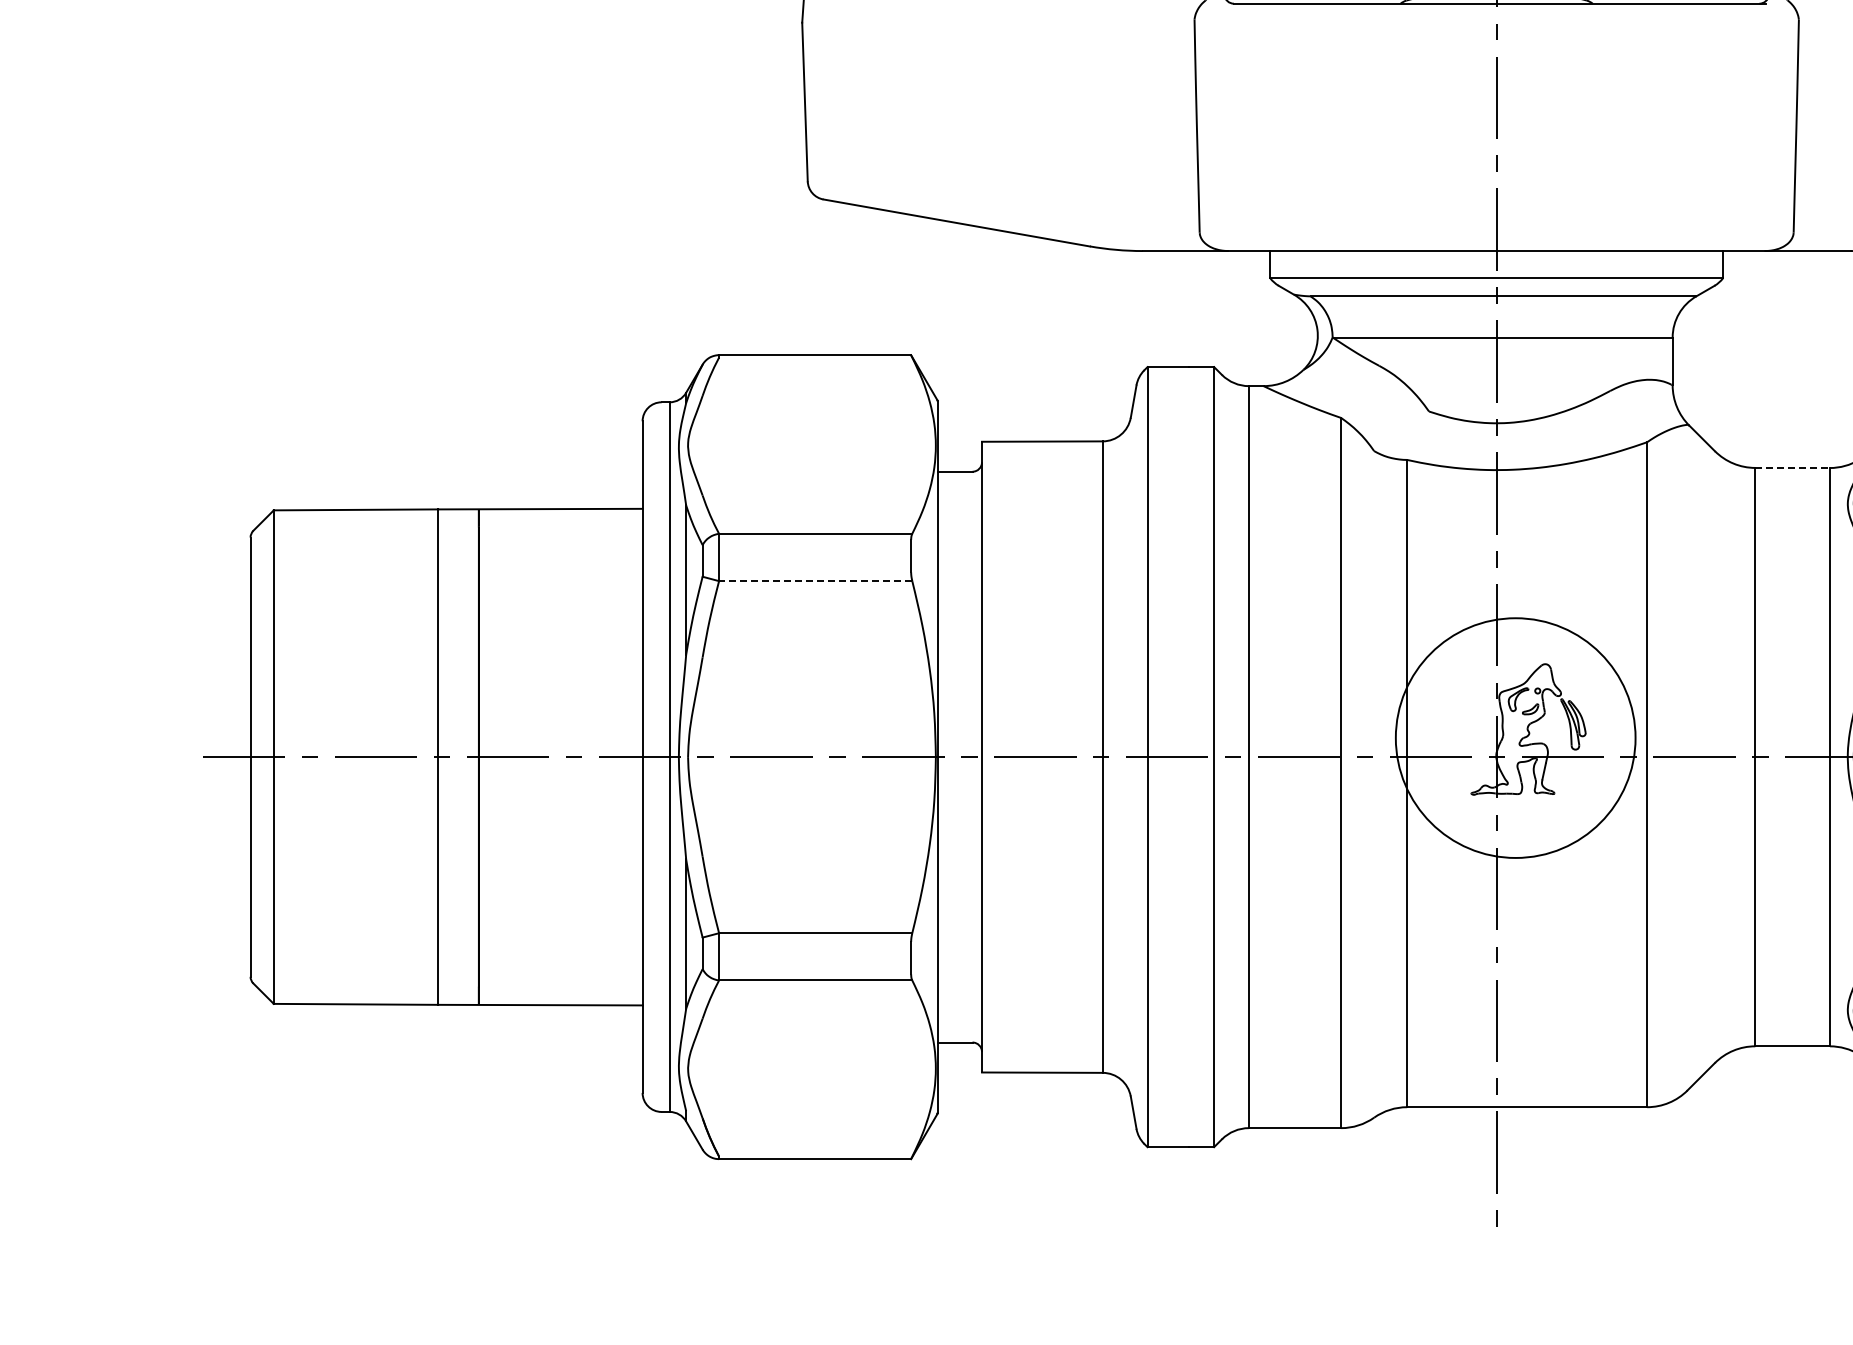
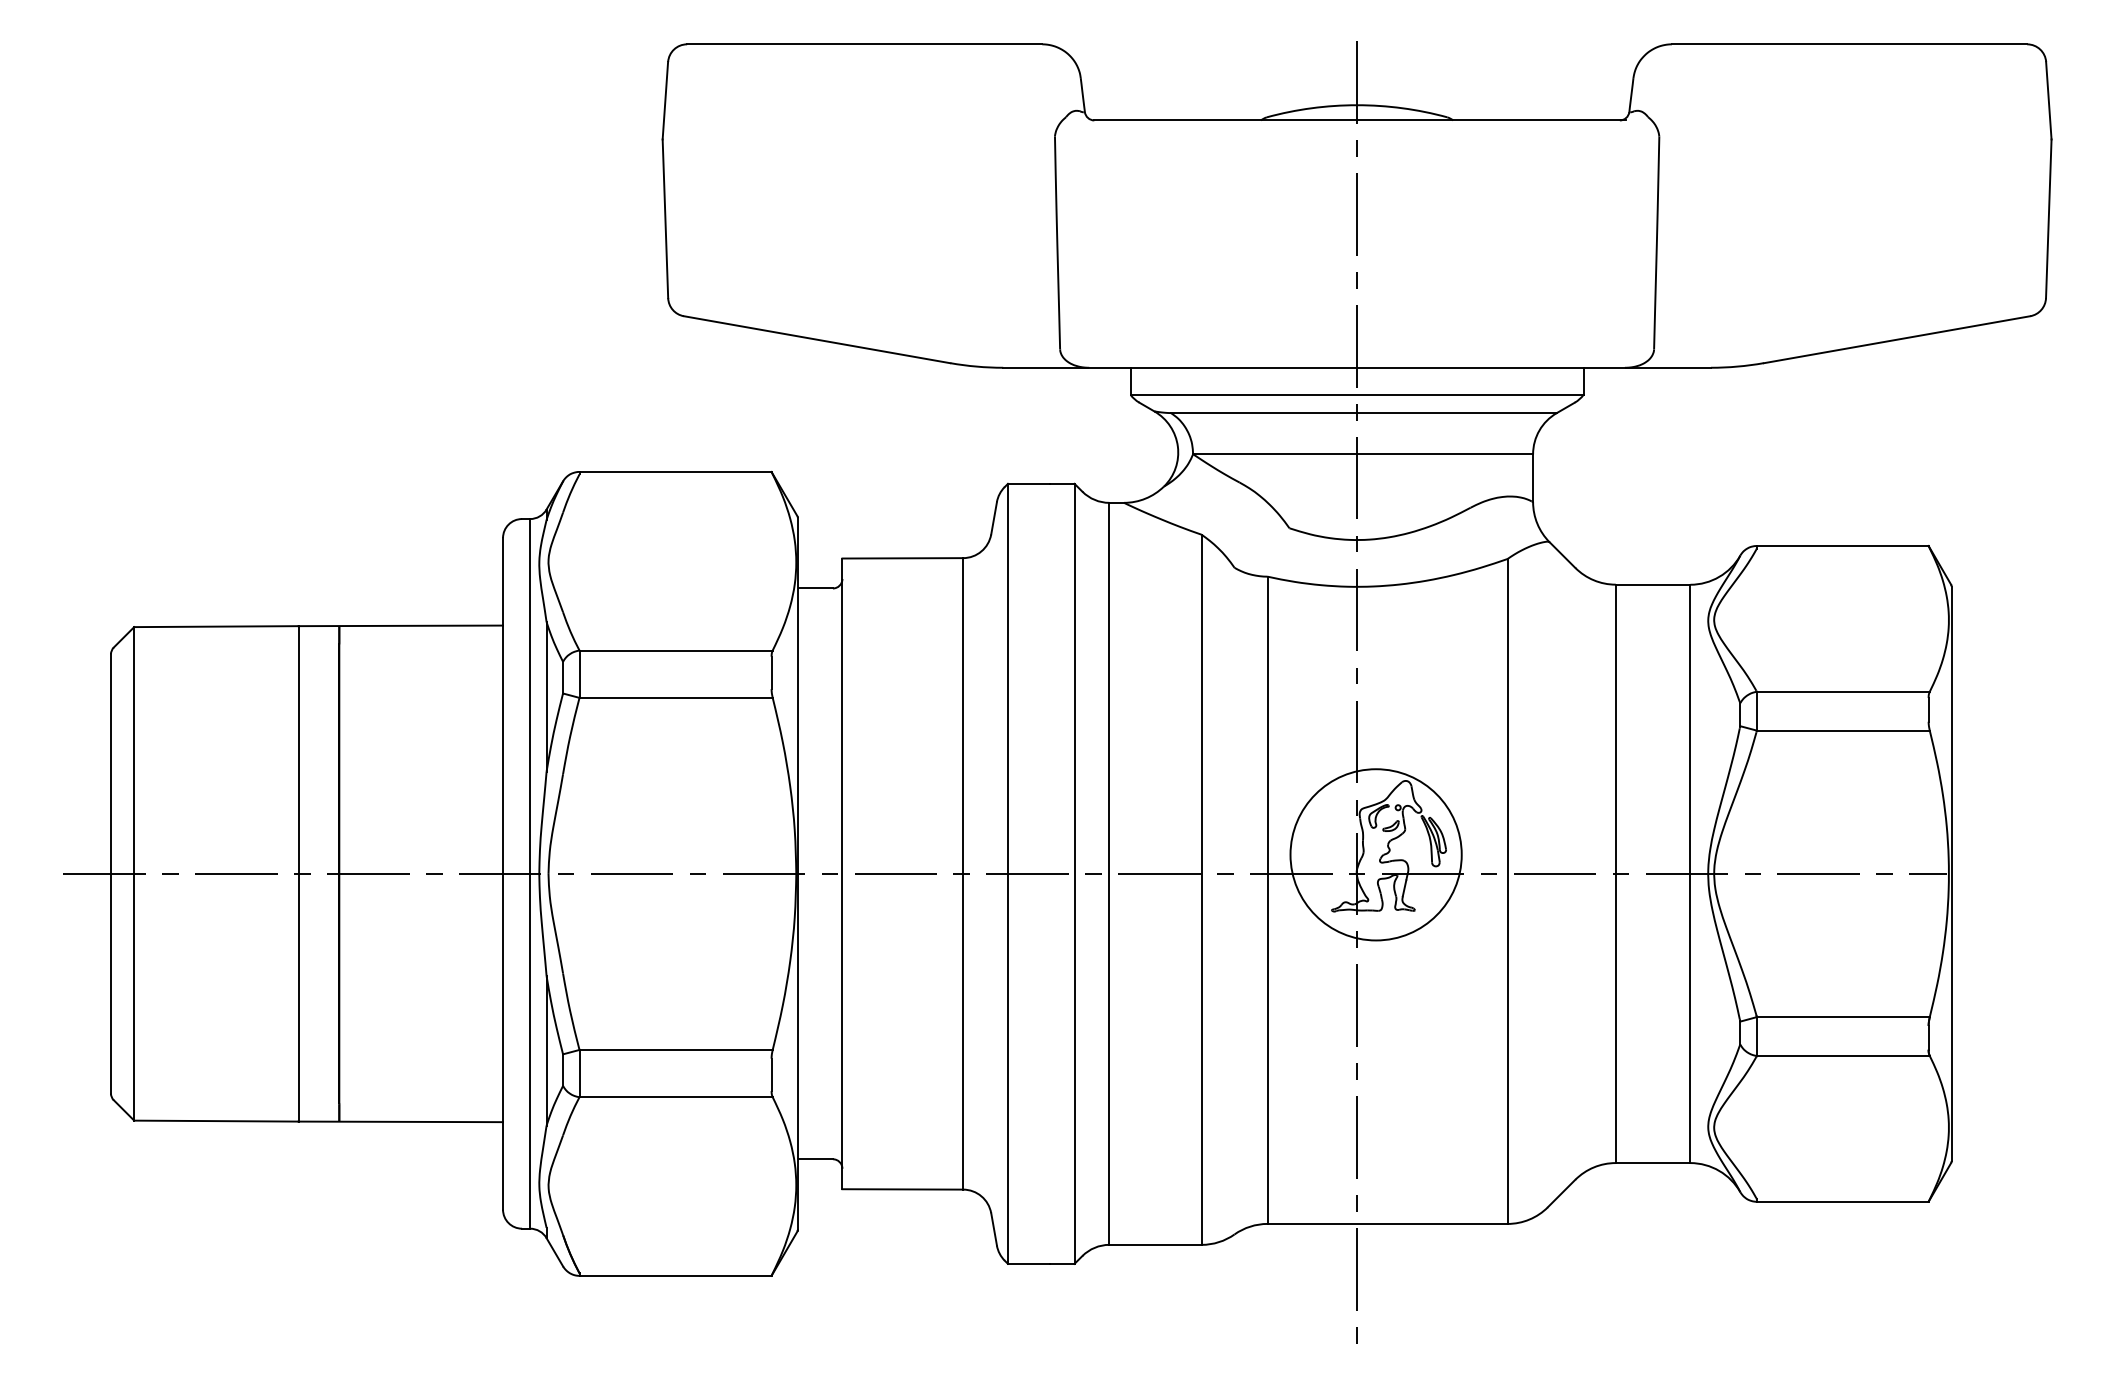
line: (1793, 467) -> (1653, 584), dashed -> solid
line: (816, 580) -> (676, 697), dashed -> solid
circle: (1515, 737) -> (1375, 854), size x0.71

